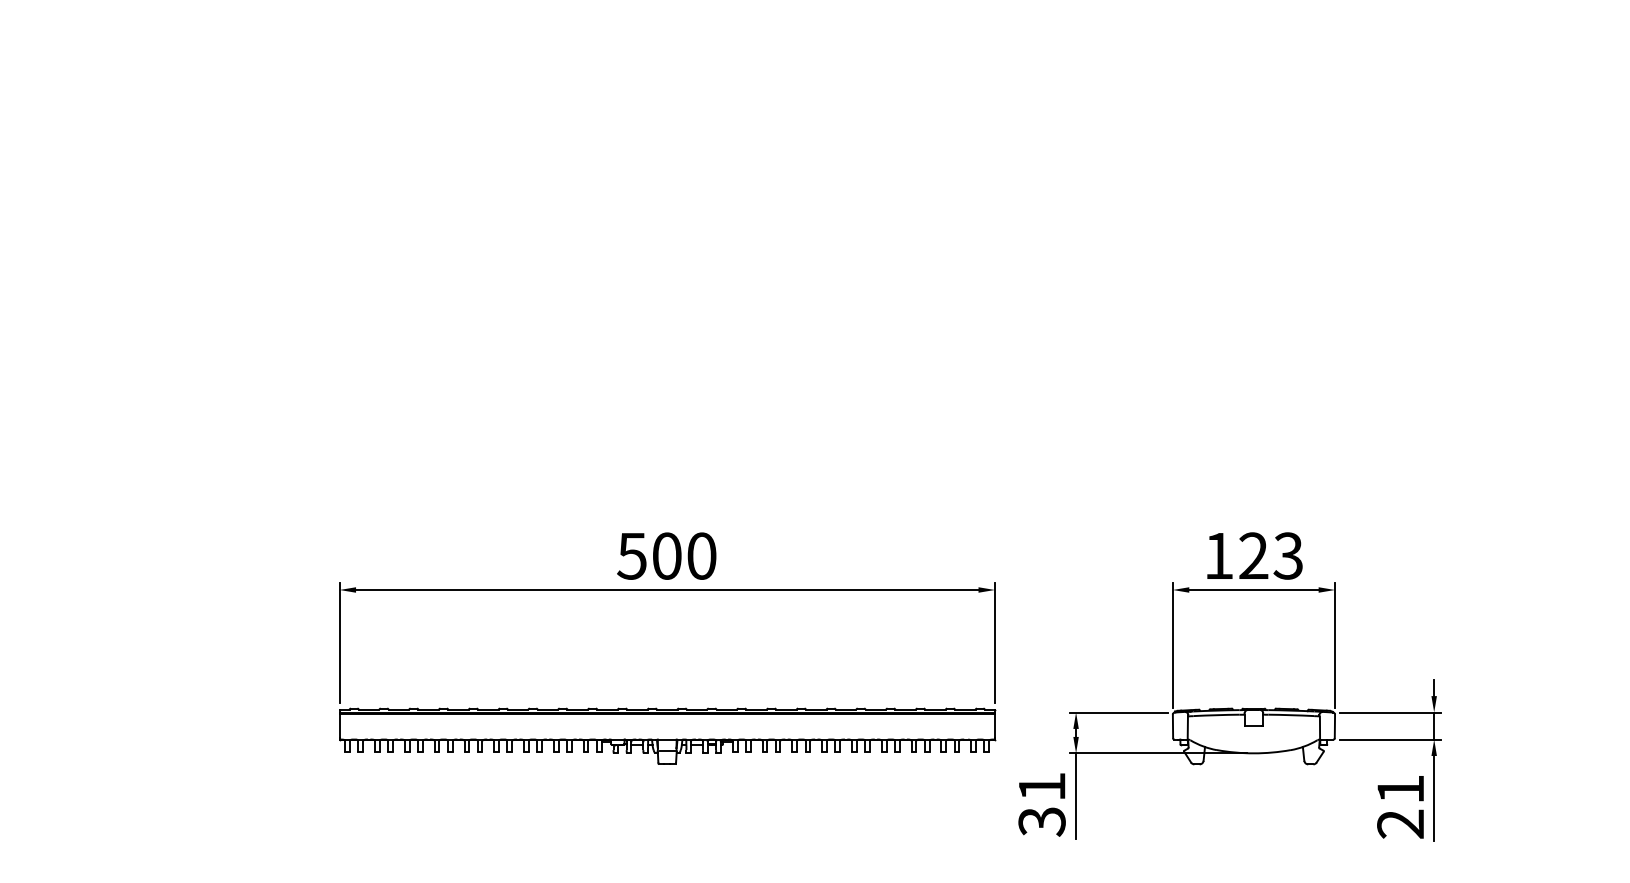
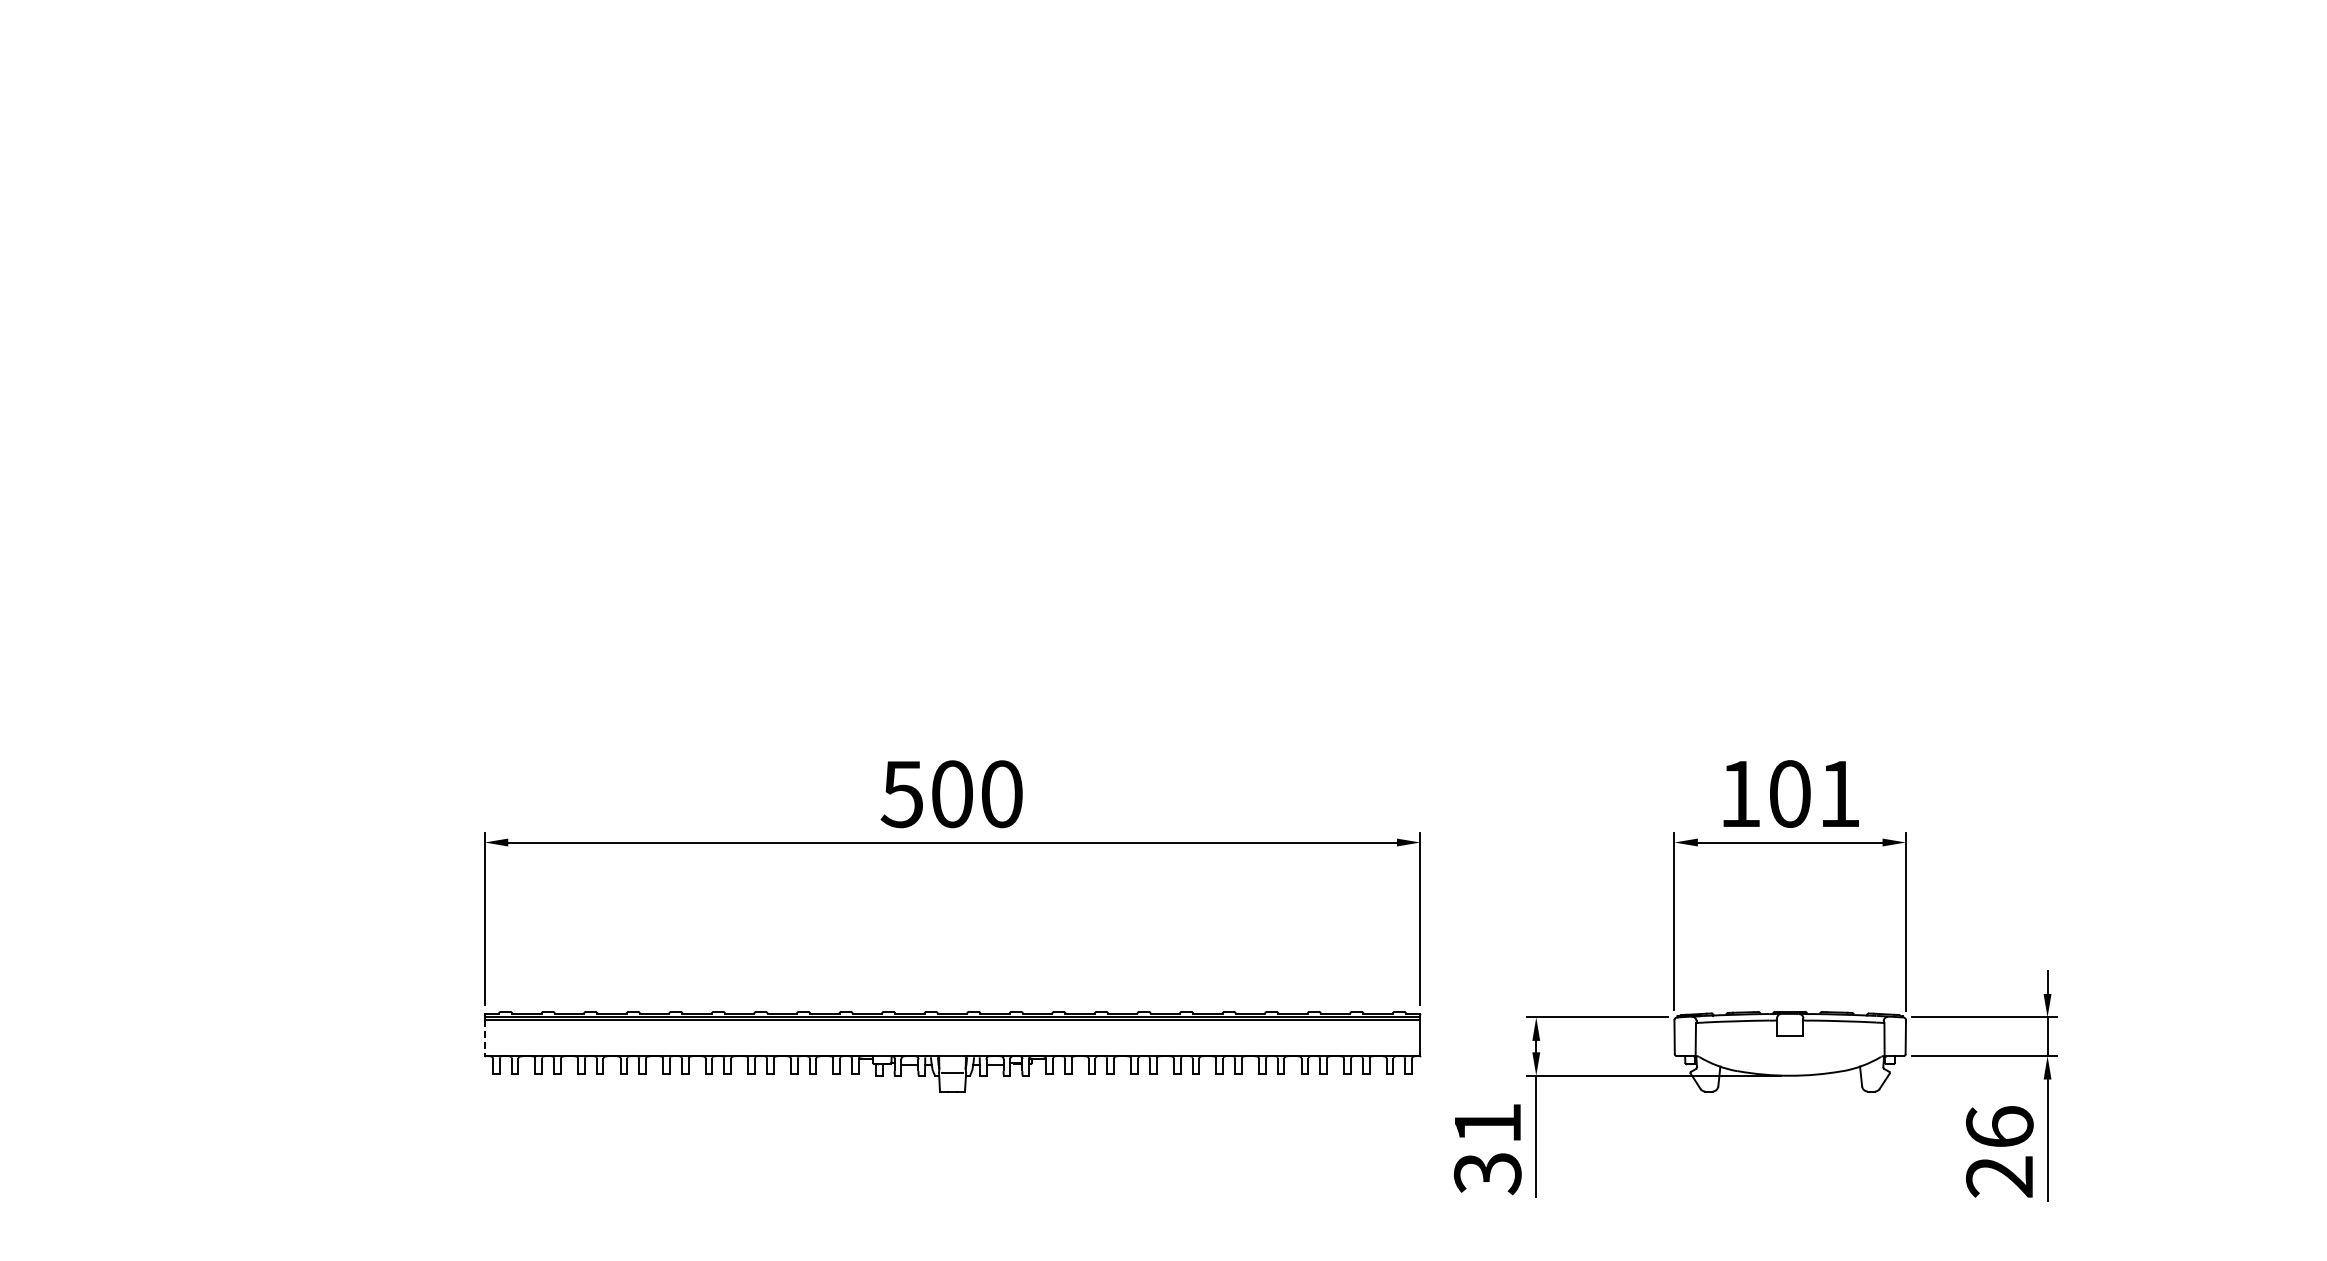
text: (1270, 555) -> (1814, 793), 123 -> 101
line: (339, 726) -> (484, 1037), solid -> dashed
text: (1400, 788) -> (1999, 1126), 21 -> 26

